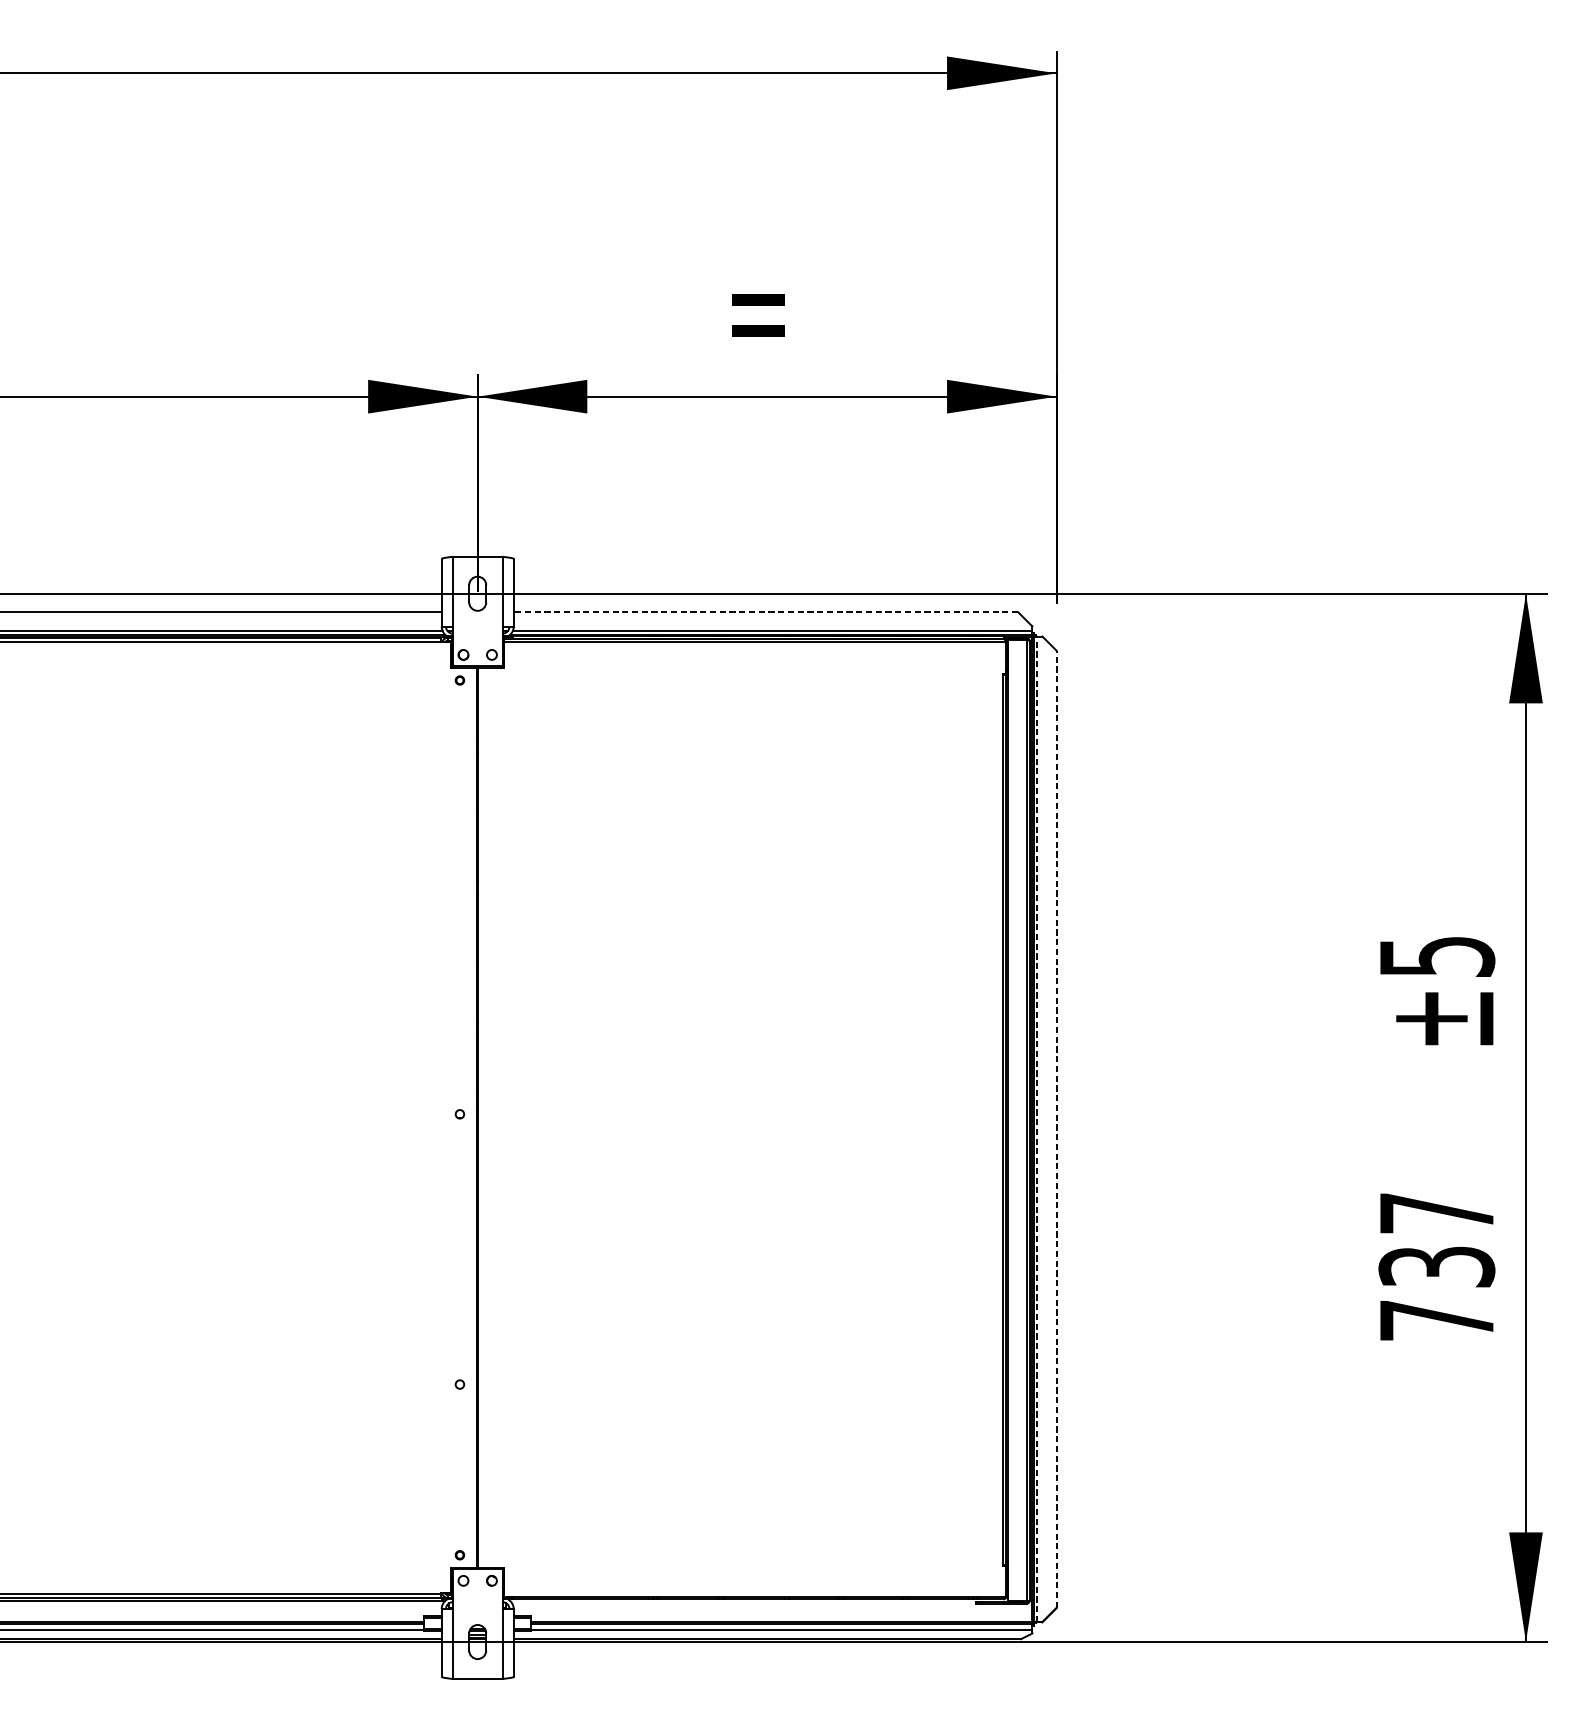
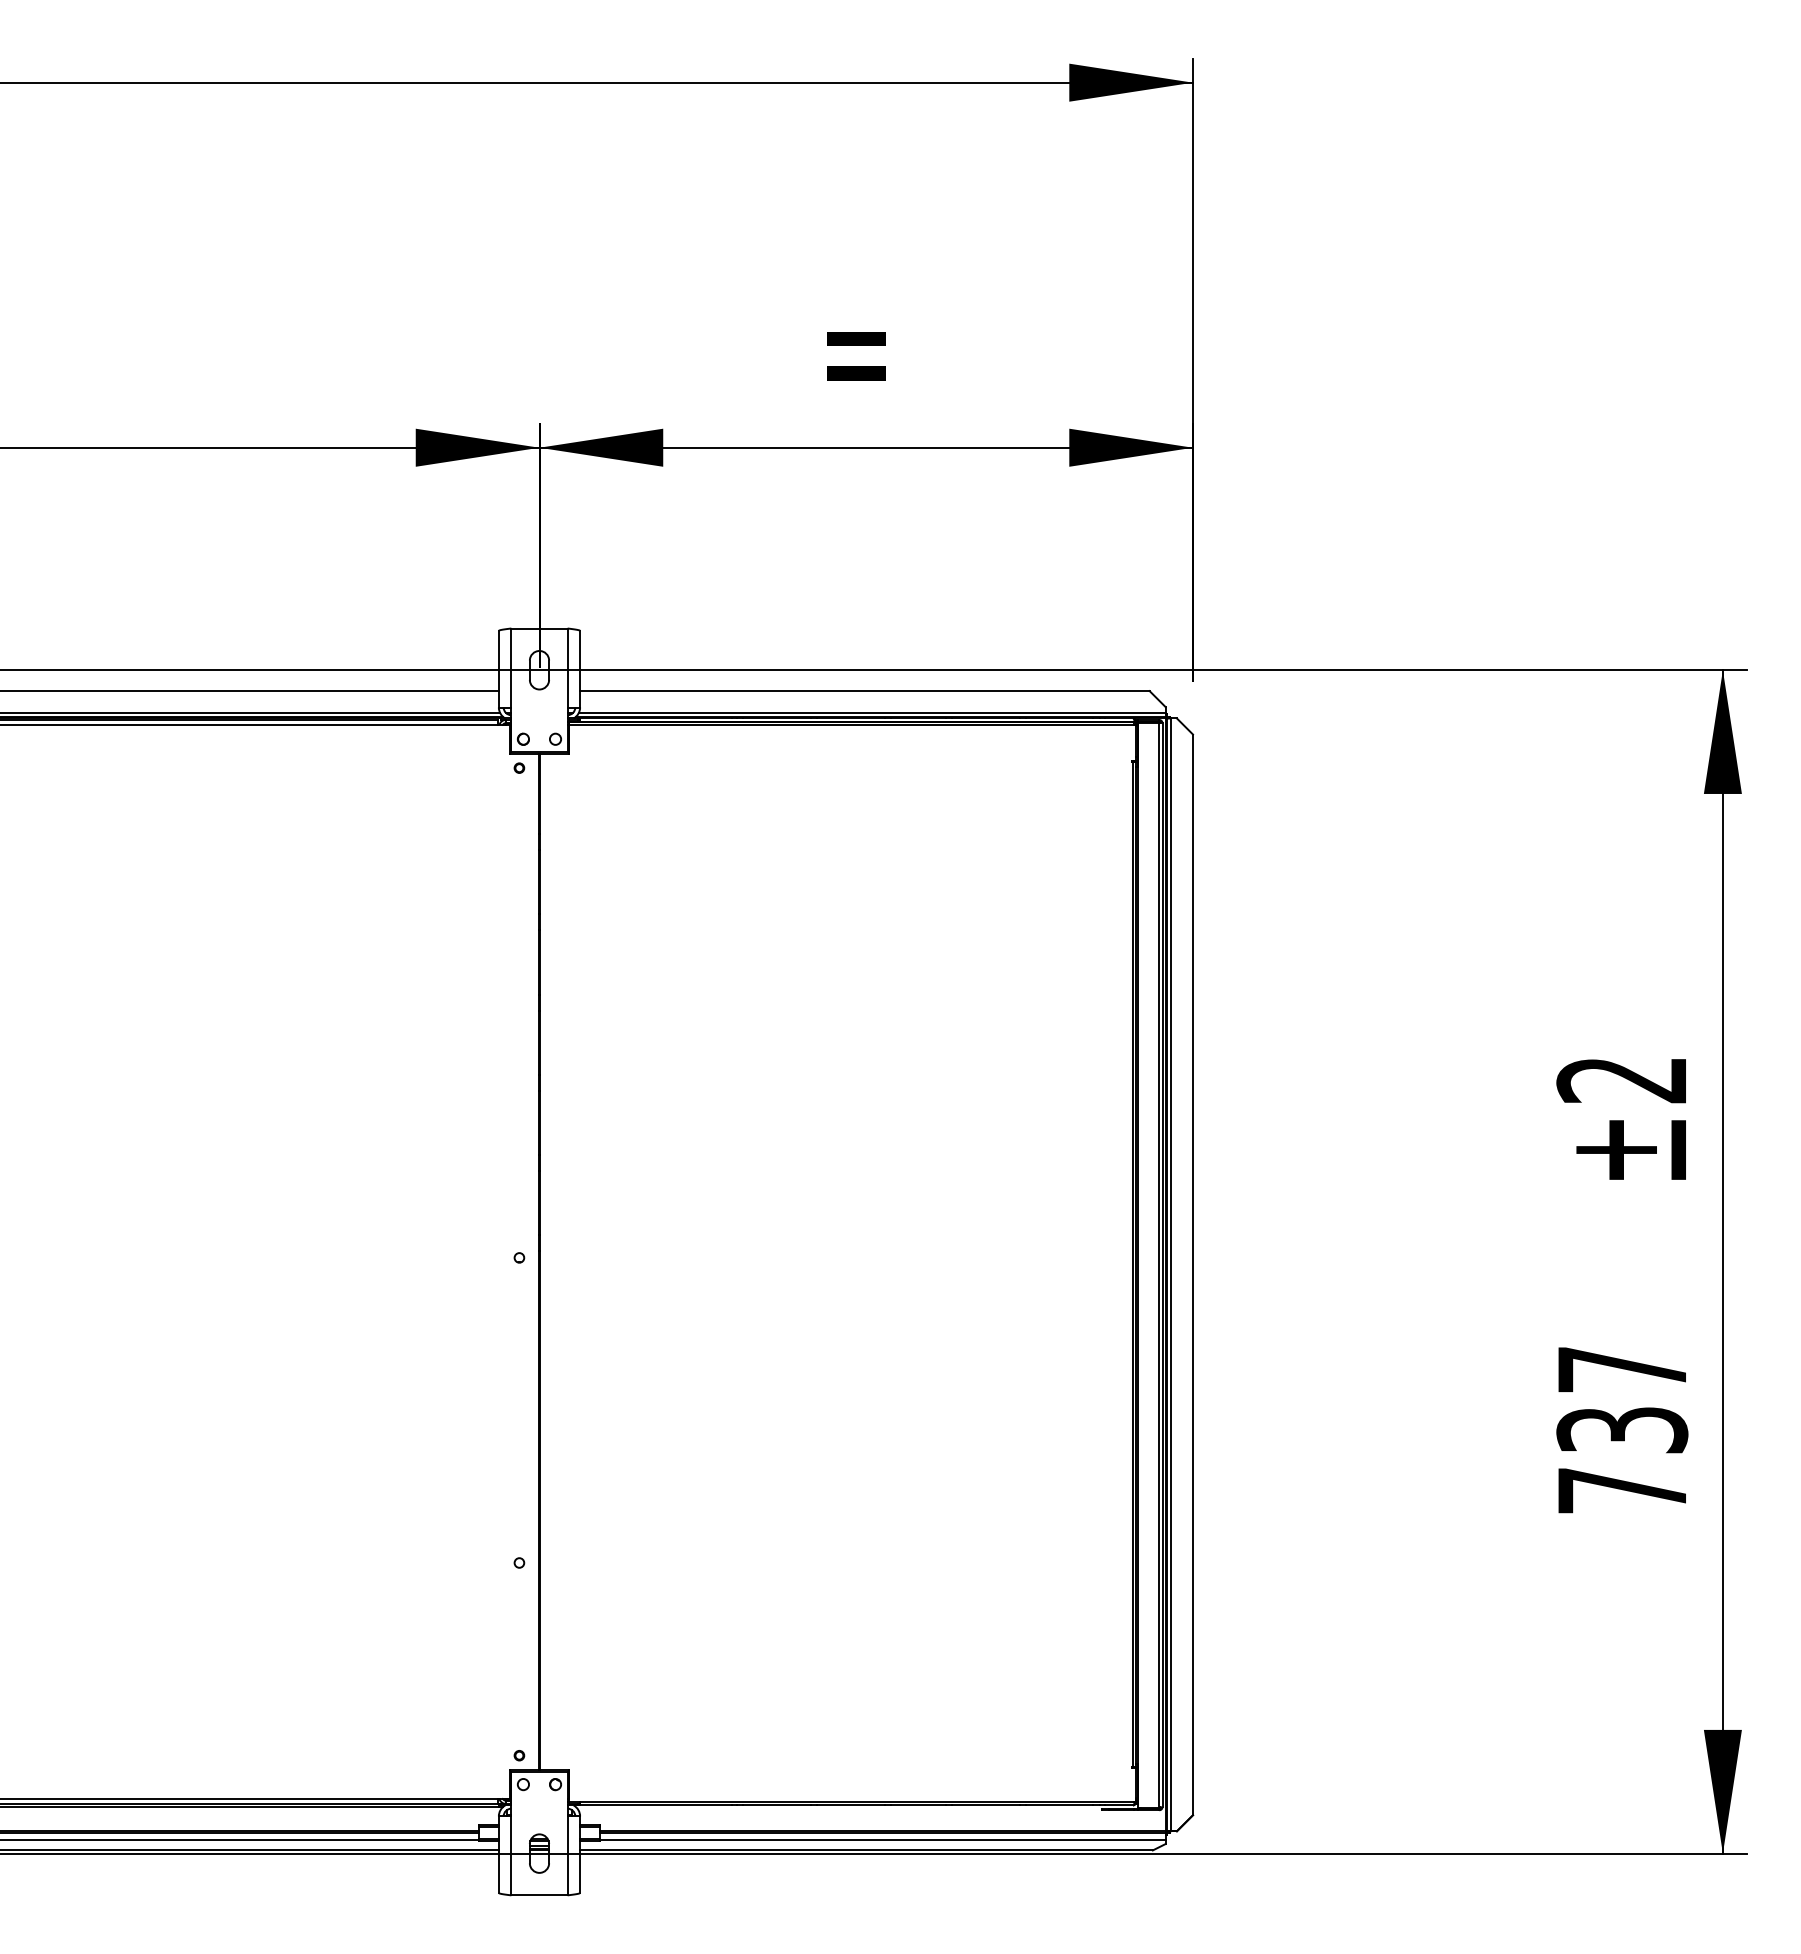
line: (765, 612) -> (864, 691), dashed -> solid
text: (1437, 957) -> (1622, 1080), ±5 -> ±2
line: (1037, 1129) -> (1171, 1274), dashed -> solid
line: (1057, 1129) -> (1193, 1274), dashed -> solid

